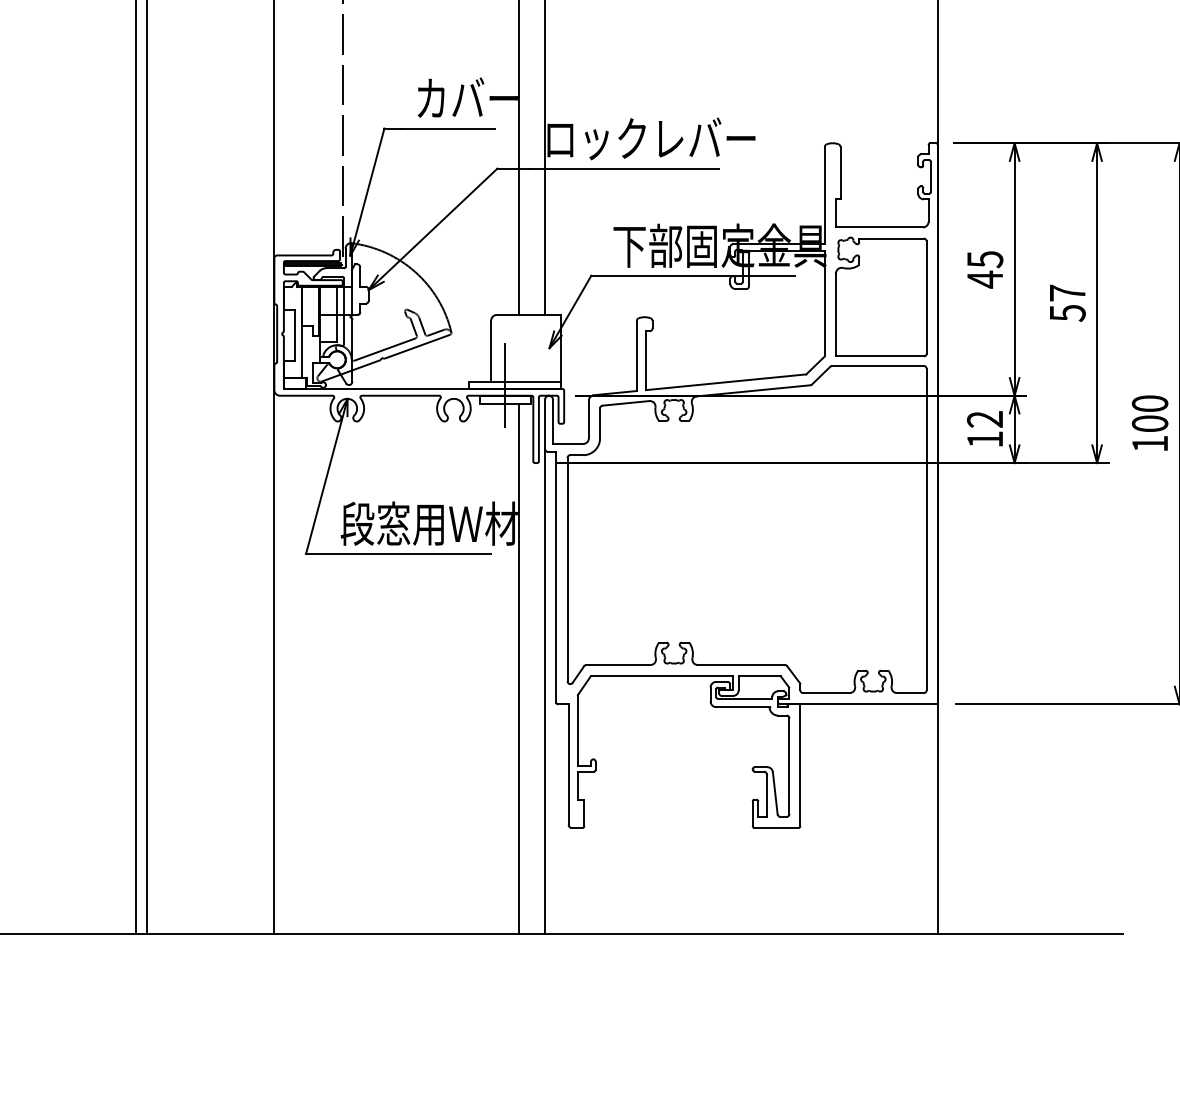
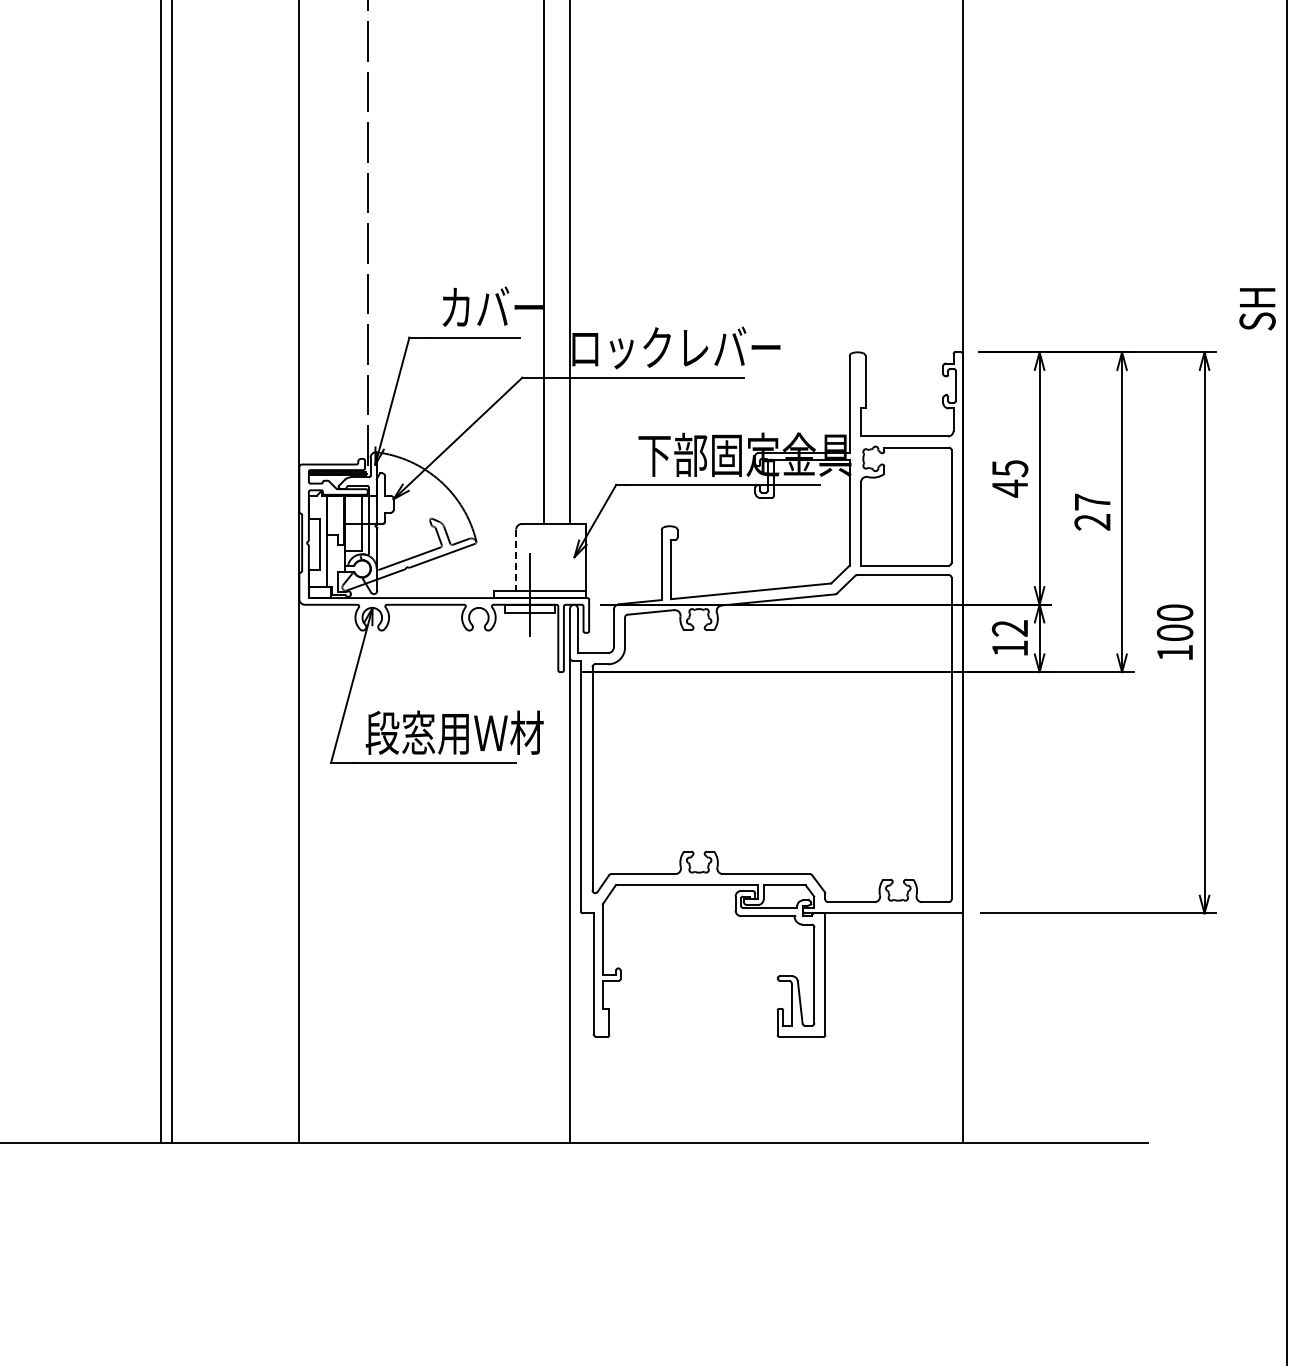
text: (1067, 313) -> (1092, 522), 57 -> 27
line: (491, 351) -> (516, 560), solid -> dashed
line: (519, 668) -> (544, 877), removed

